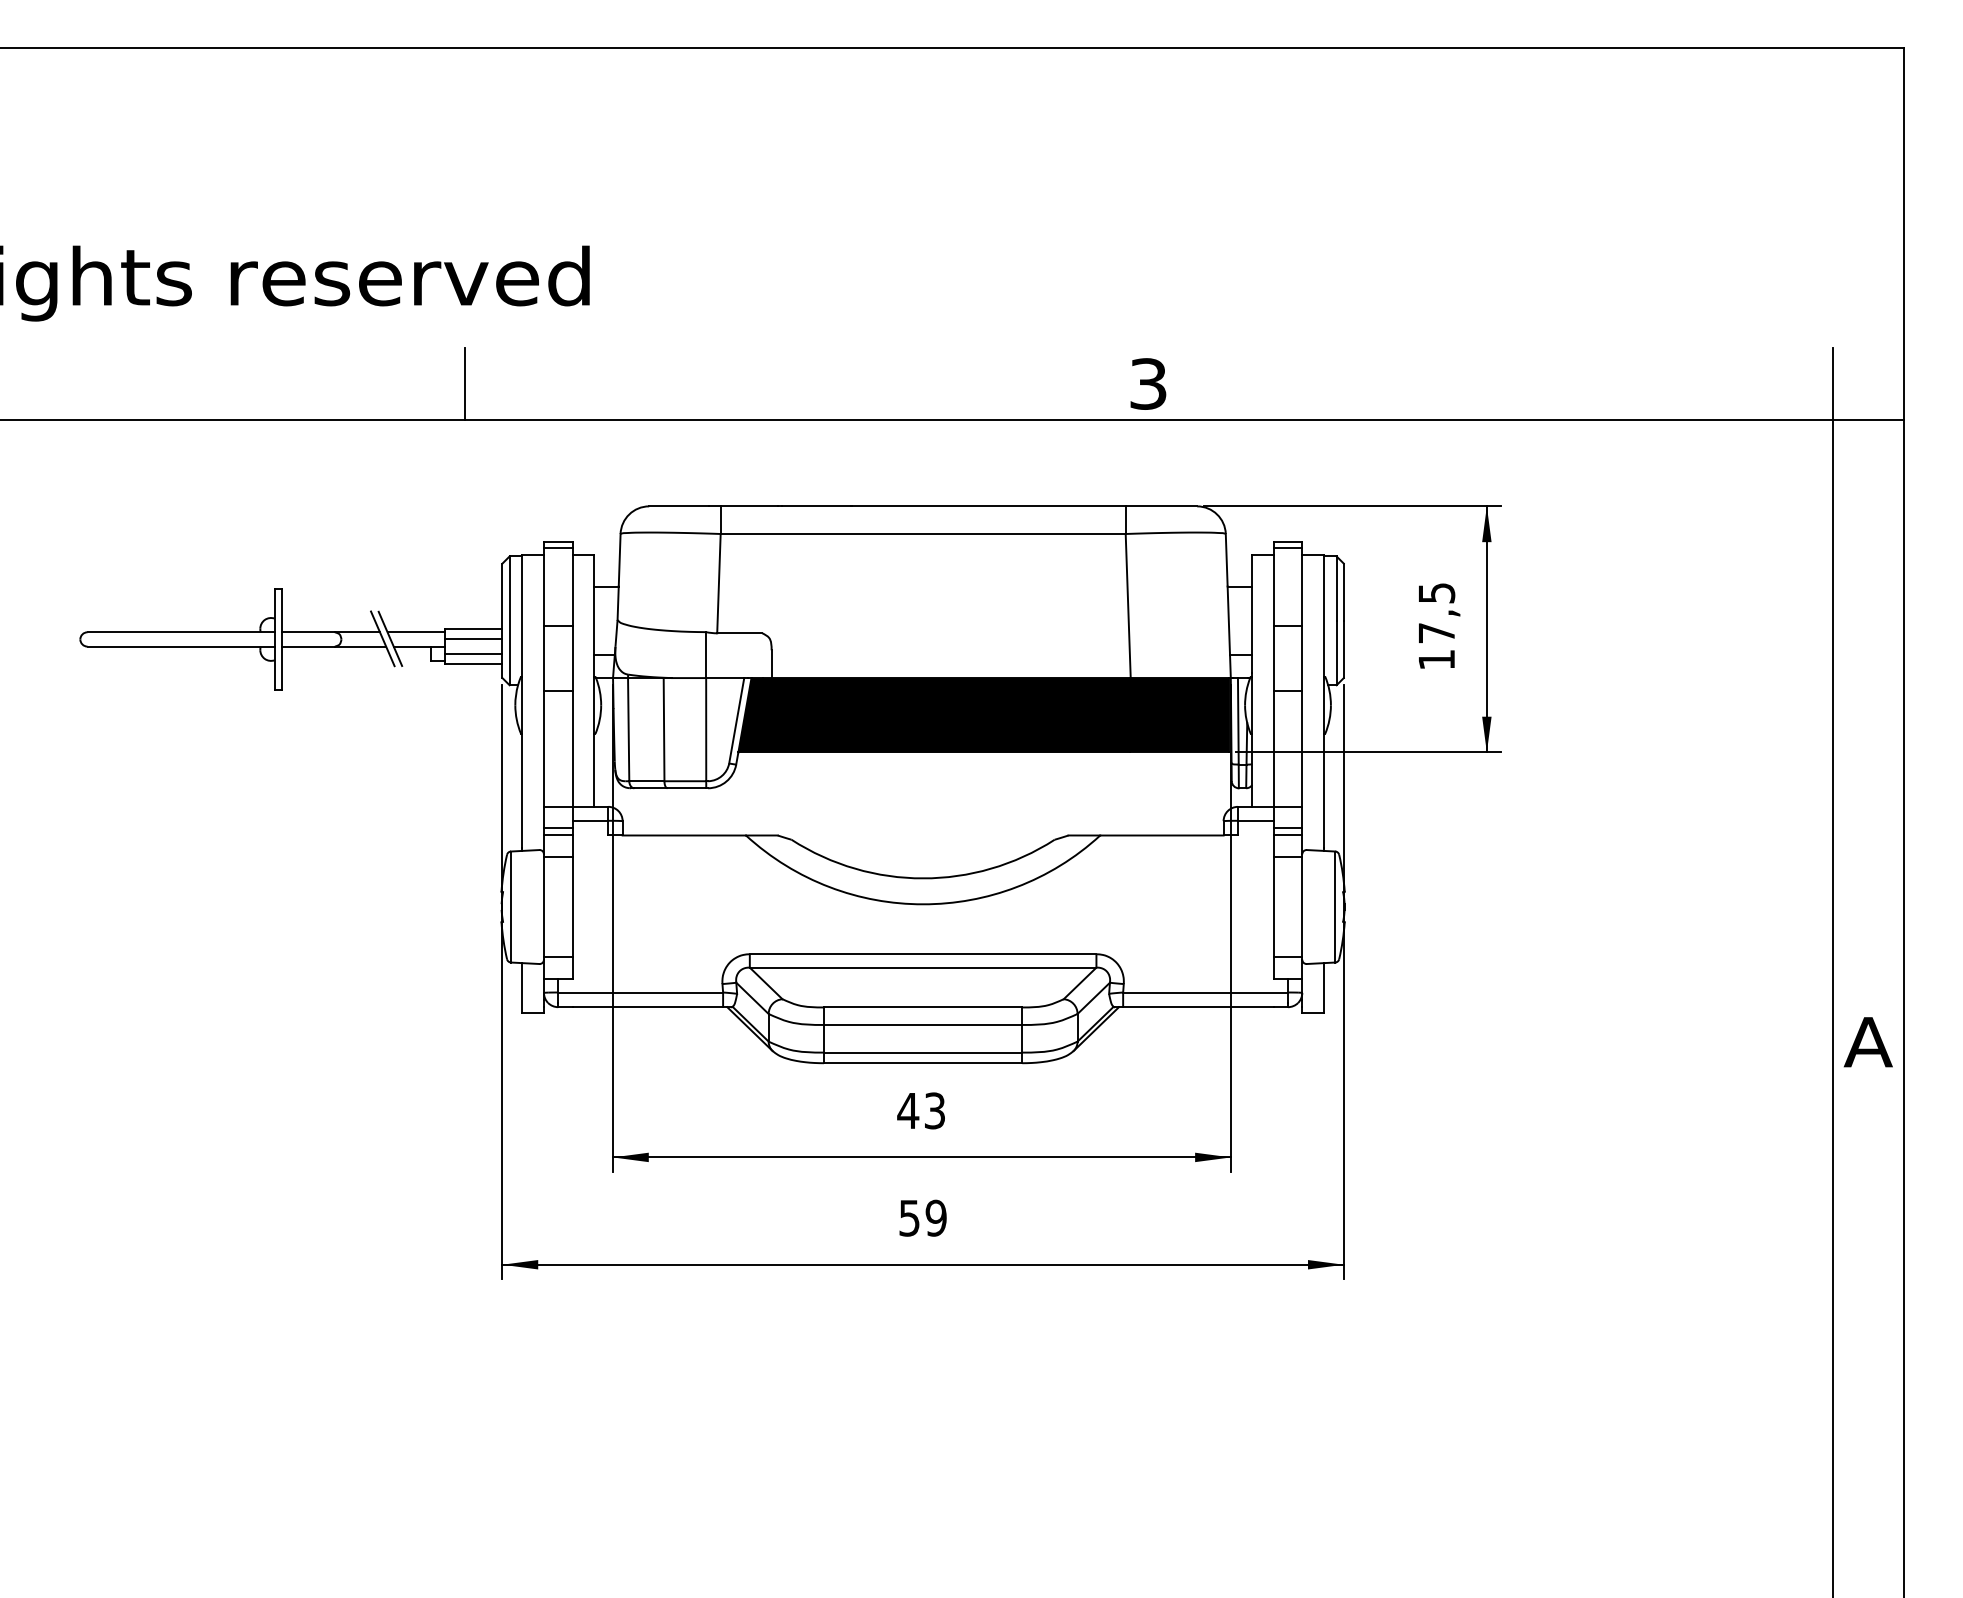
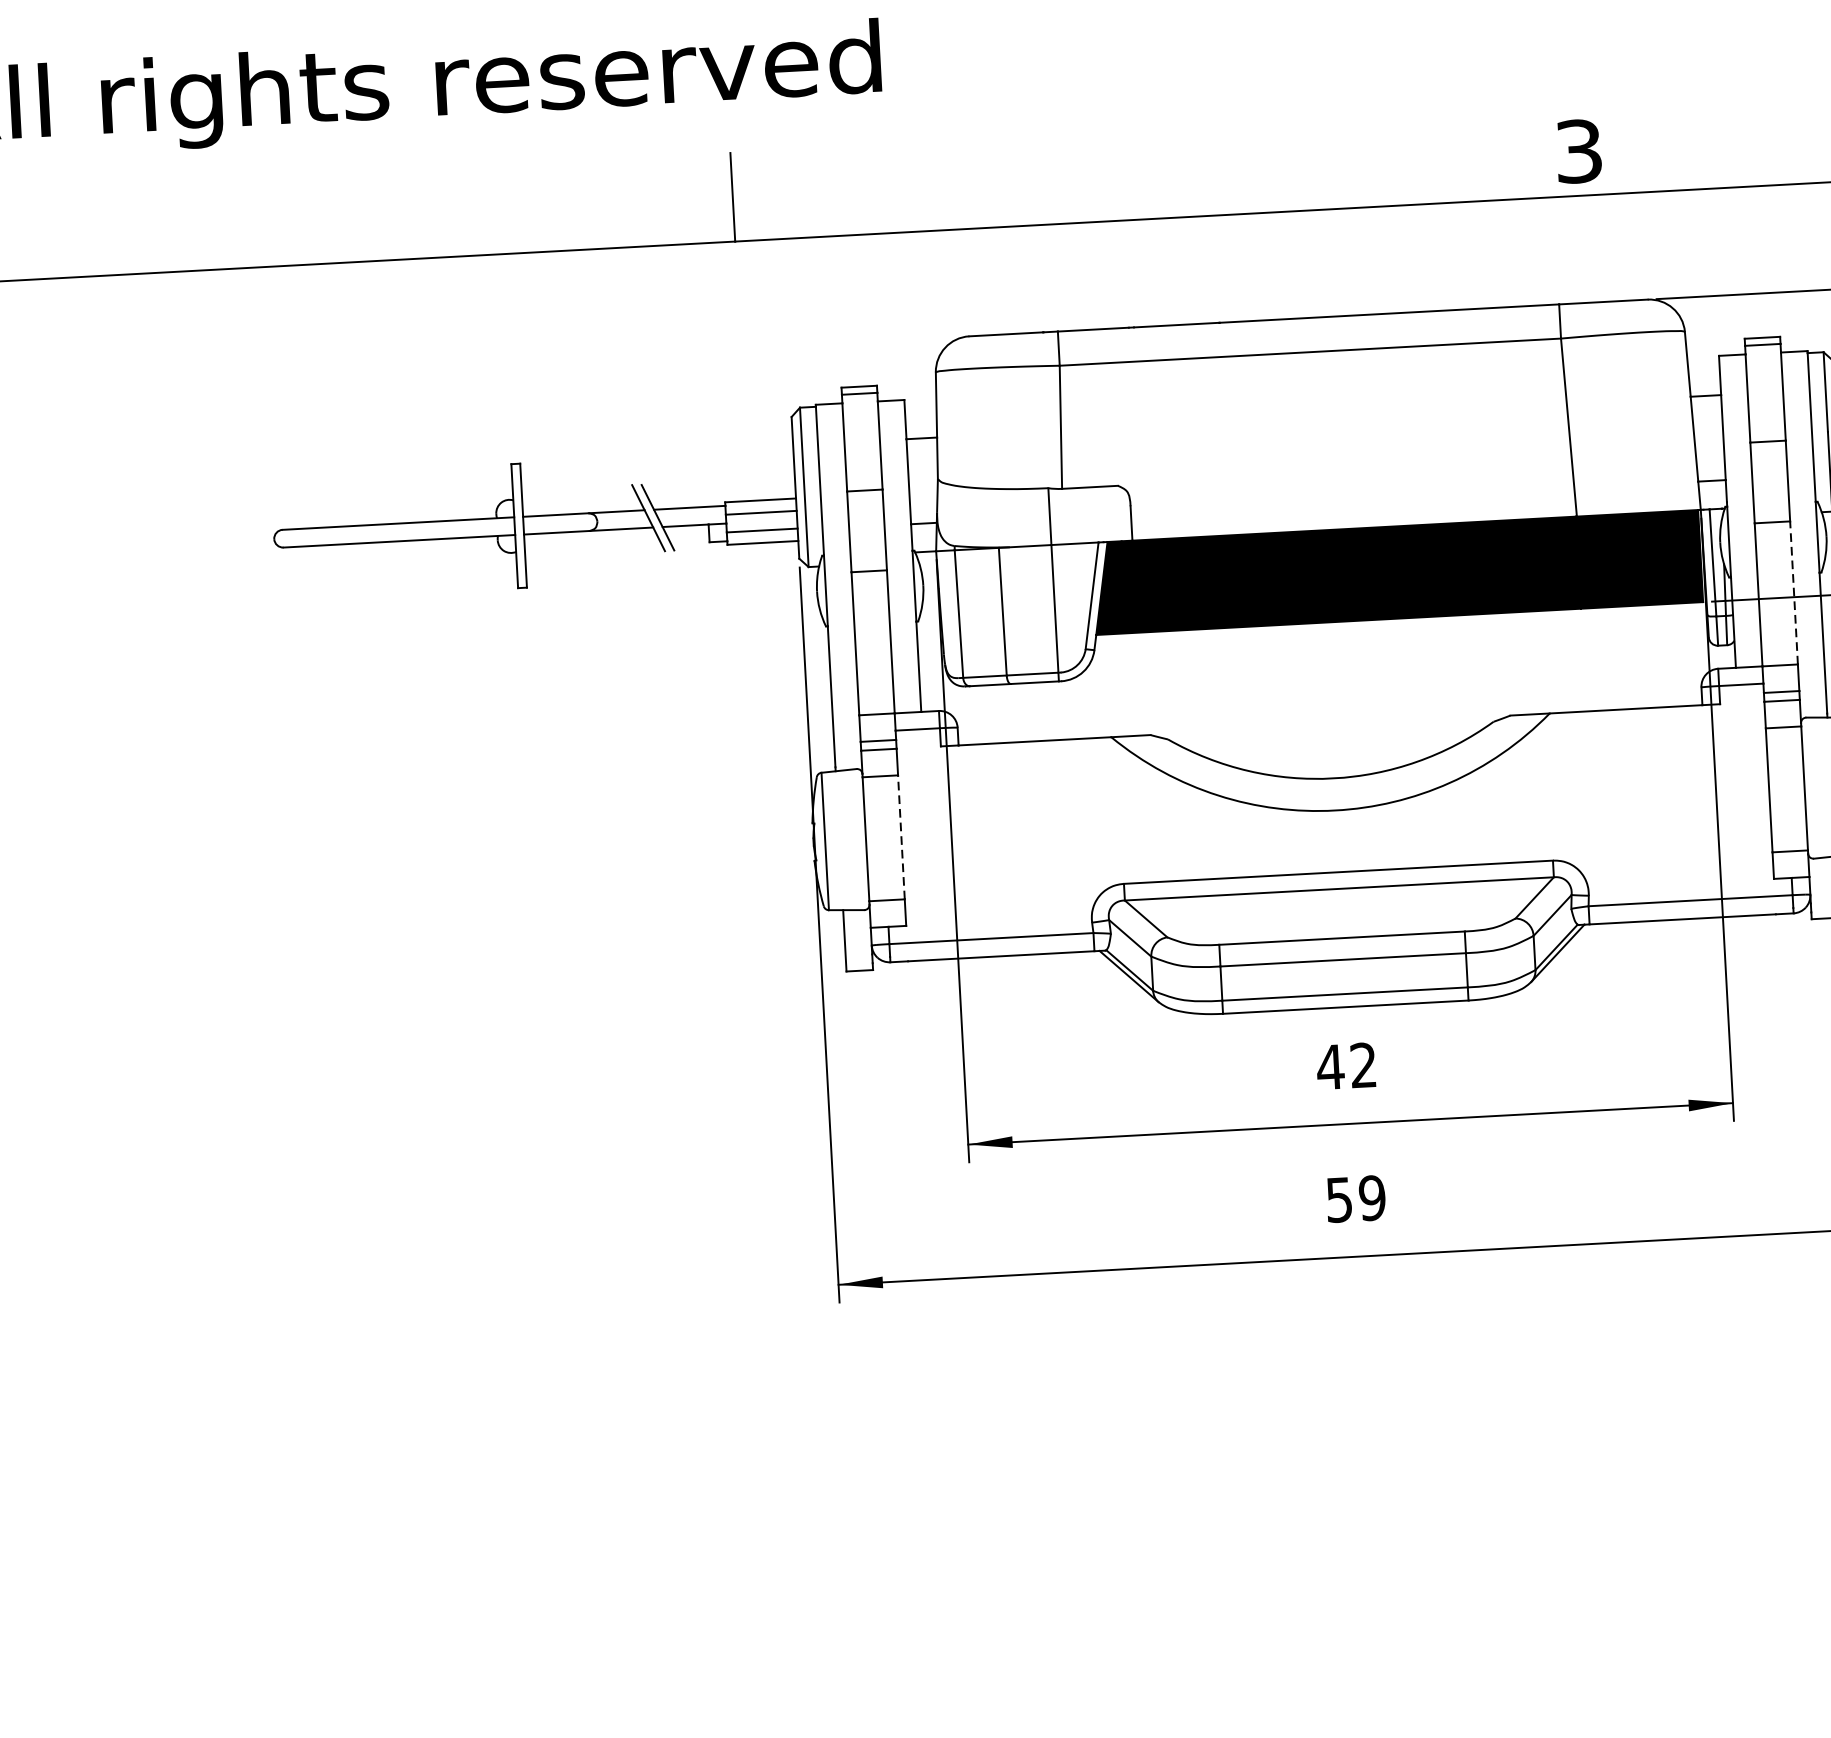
line: (1302, 749) -> (1794, 593), solid -> dashed
line: (572, 906) -> (901, 836), solid -> dashed
text: (934, 1110) -> (1363, 1064), 43 -> 42

